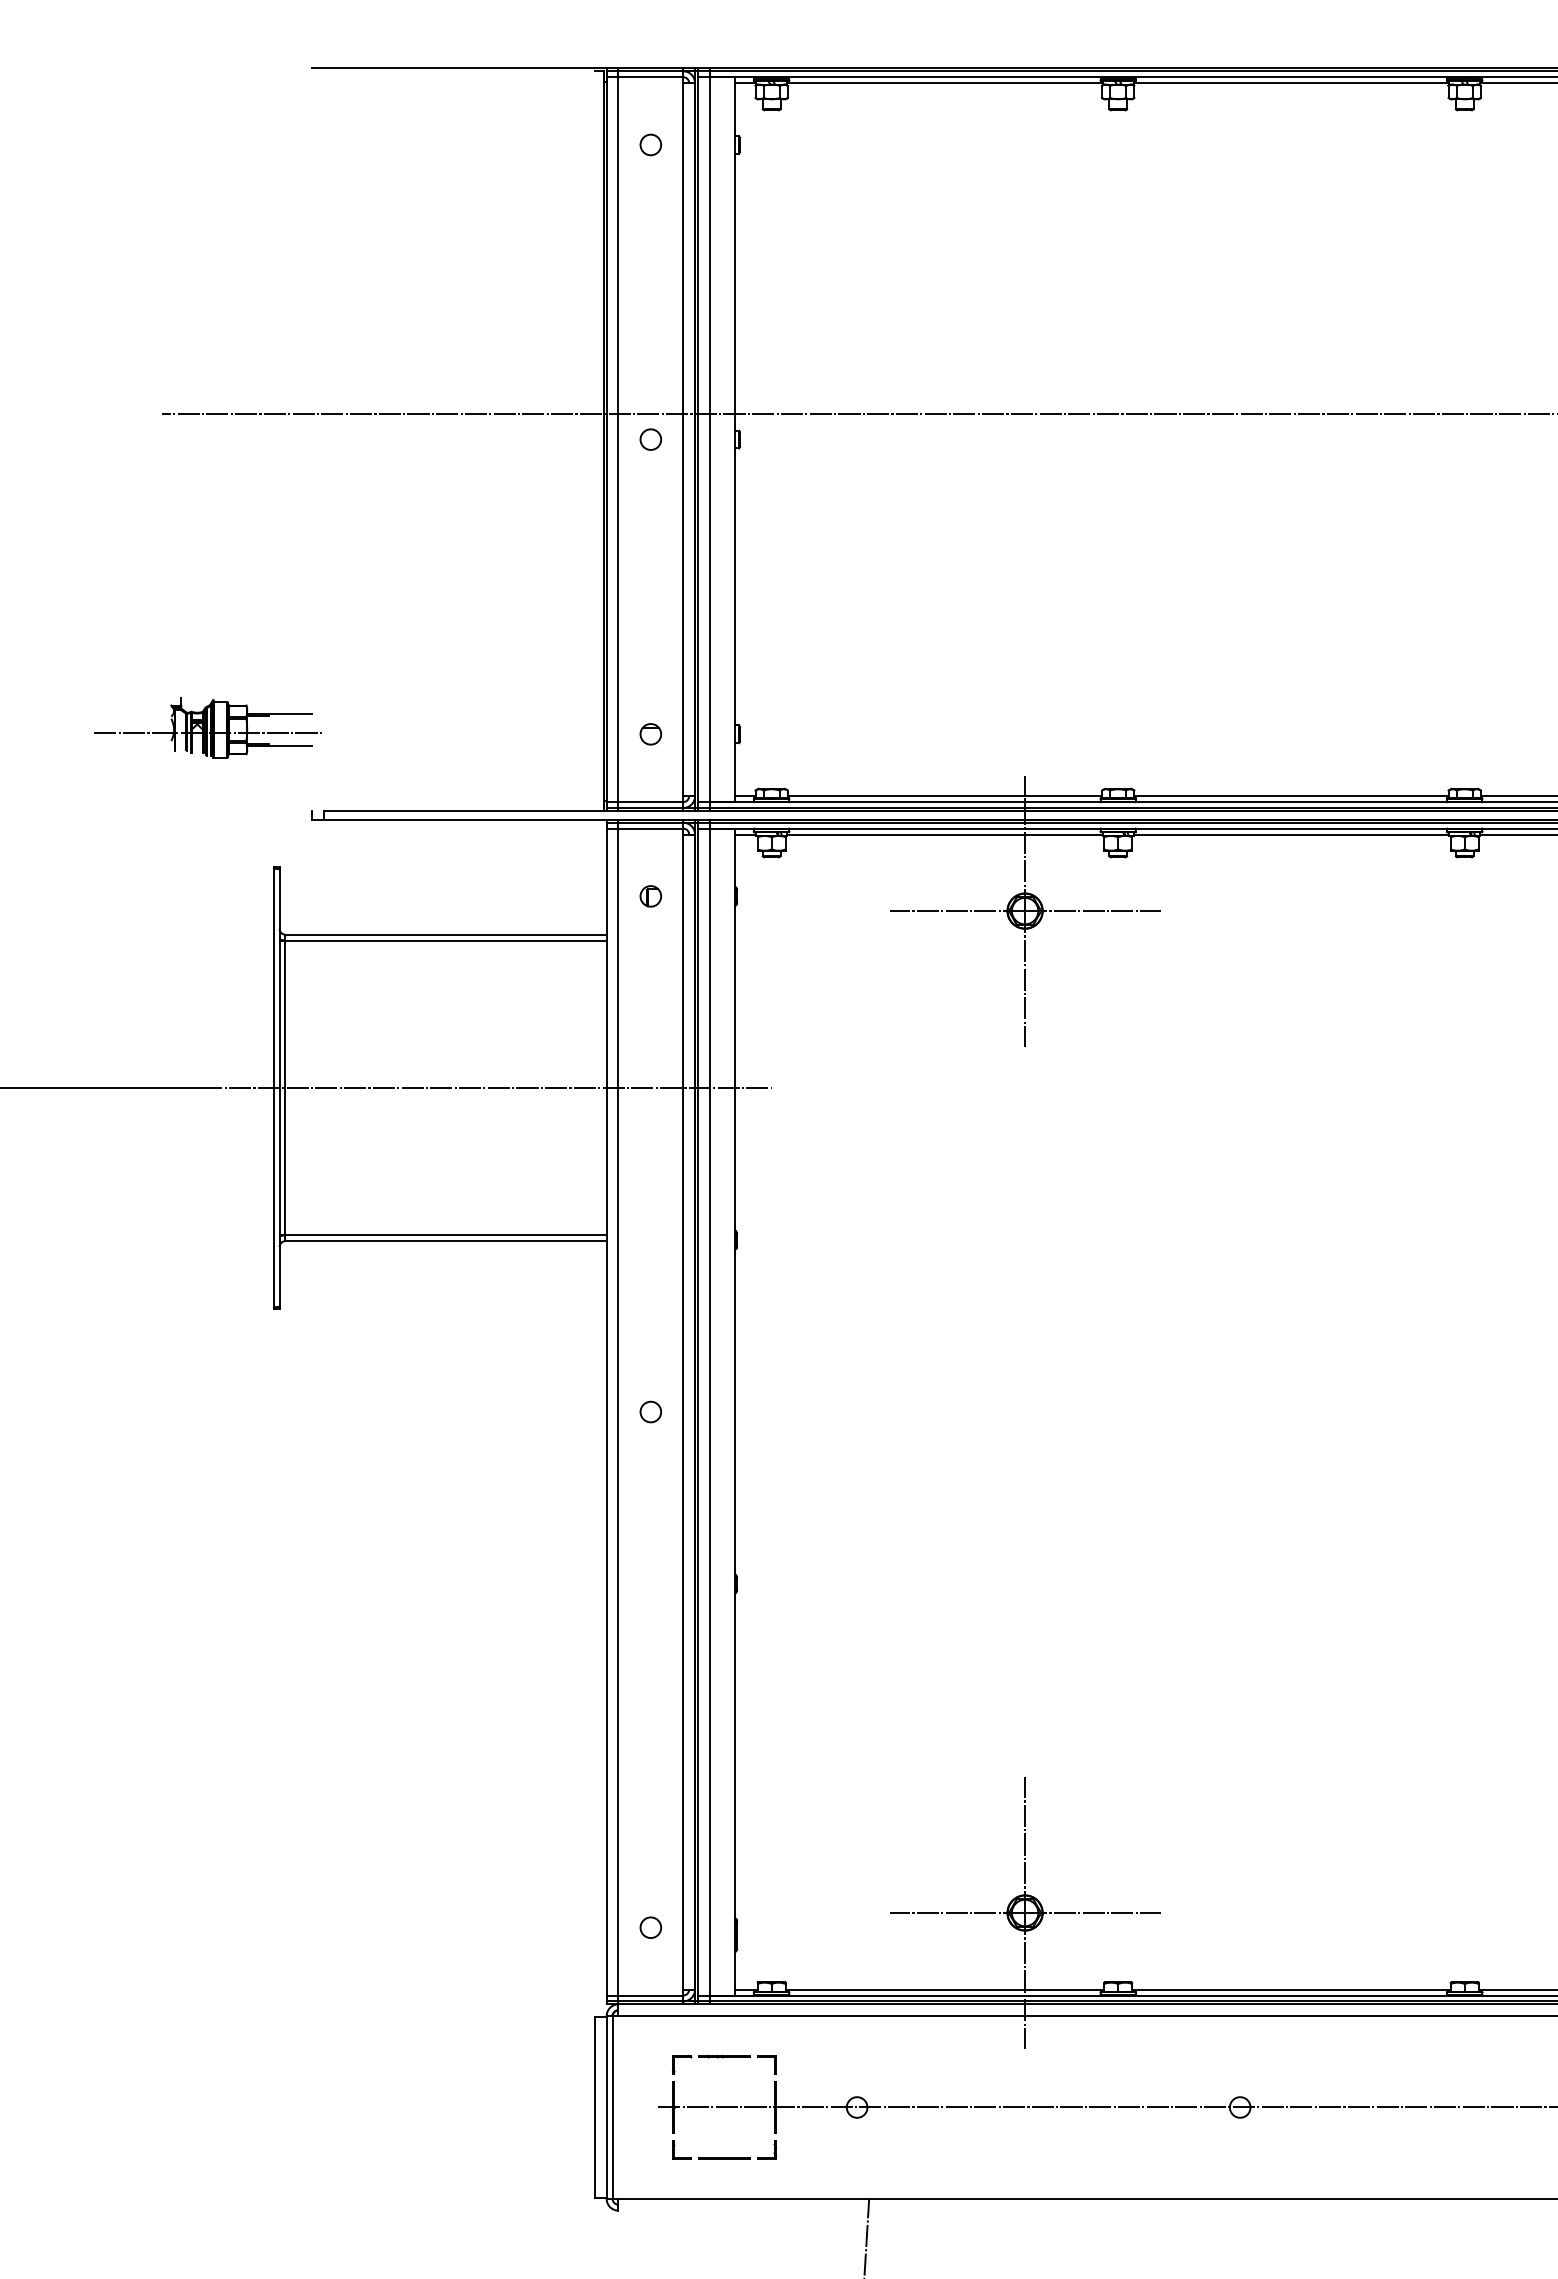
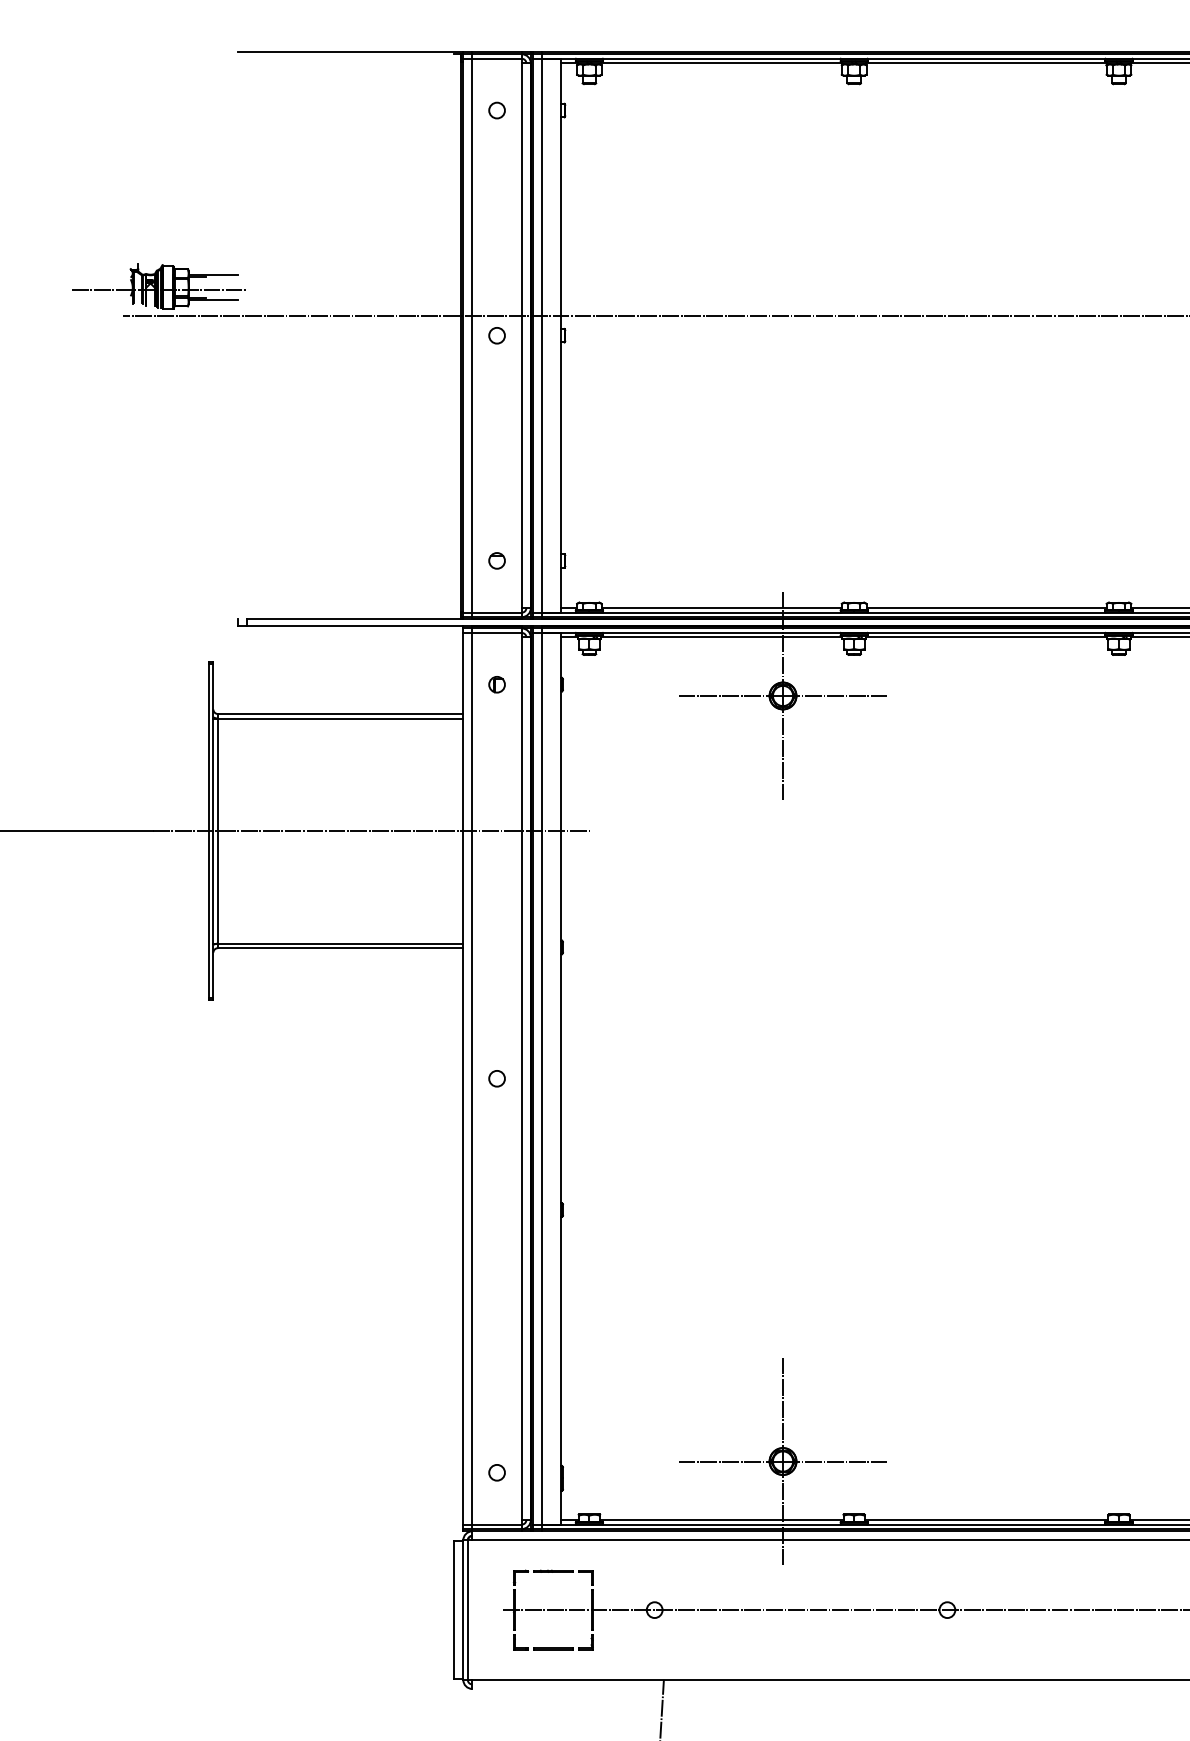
part: (207, 727) -> (158, 285), moved

